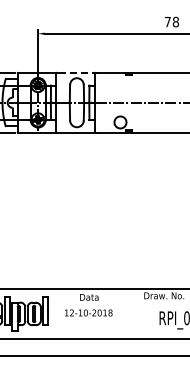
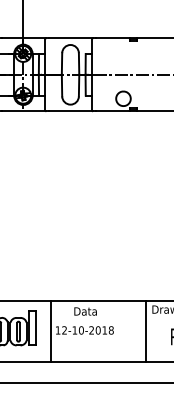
line: (77, 72) -> (71, 38), dashed -> solid
line: (60, 313) -> (50, 331), added
line: (139, 313) -> (146, 331), added

